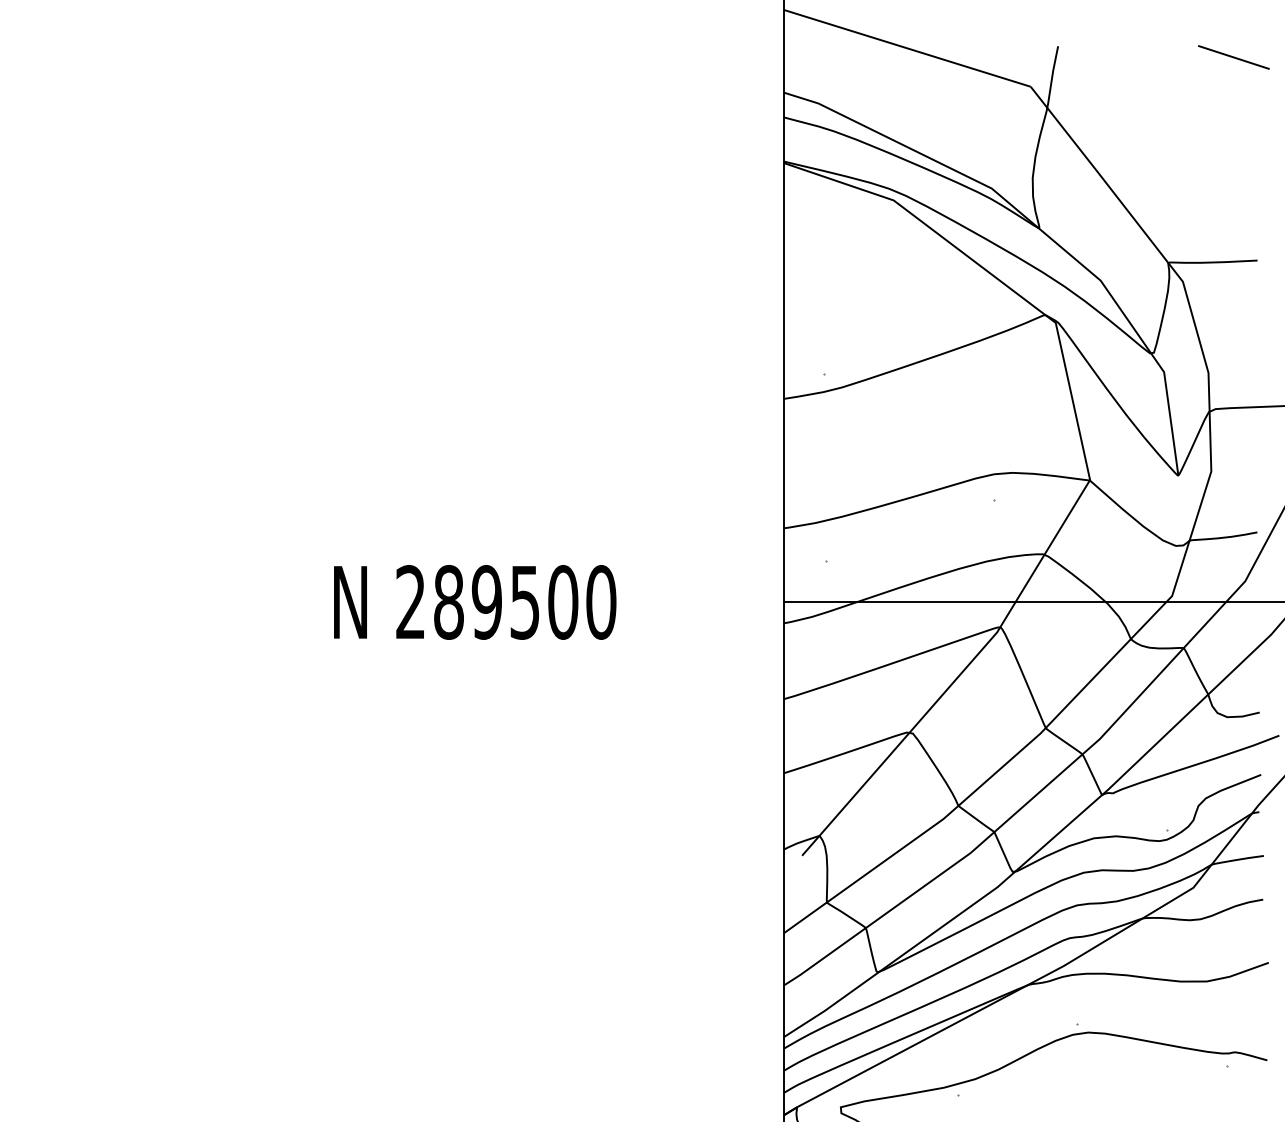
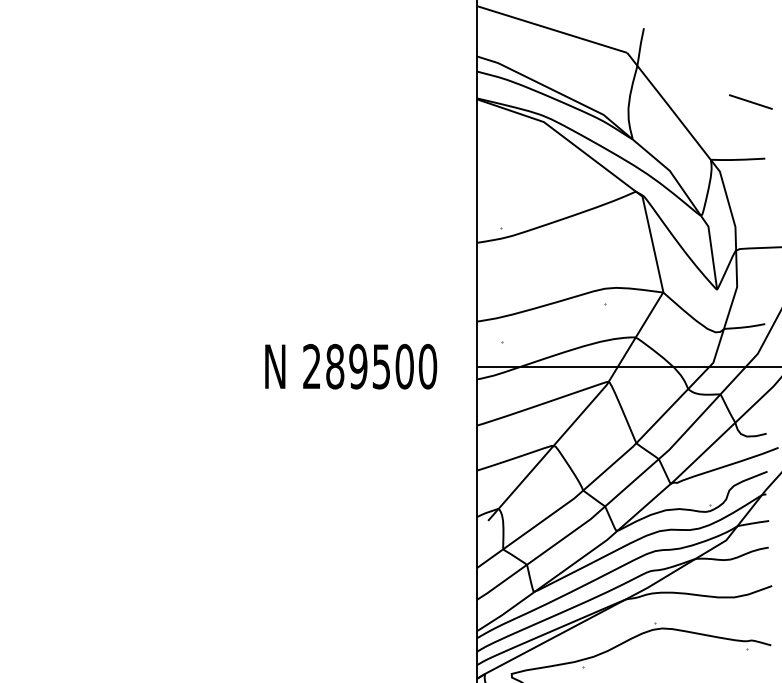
line: (1233, 56) -> (750, 101), moved
text: (475, 602) -> (351, 366), moved

